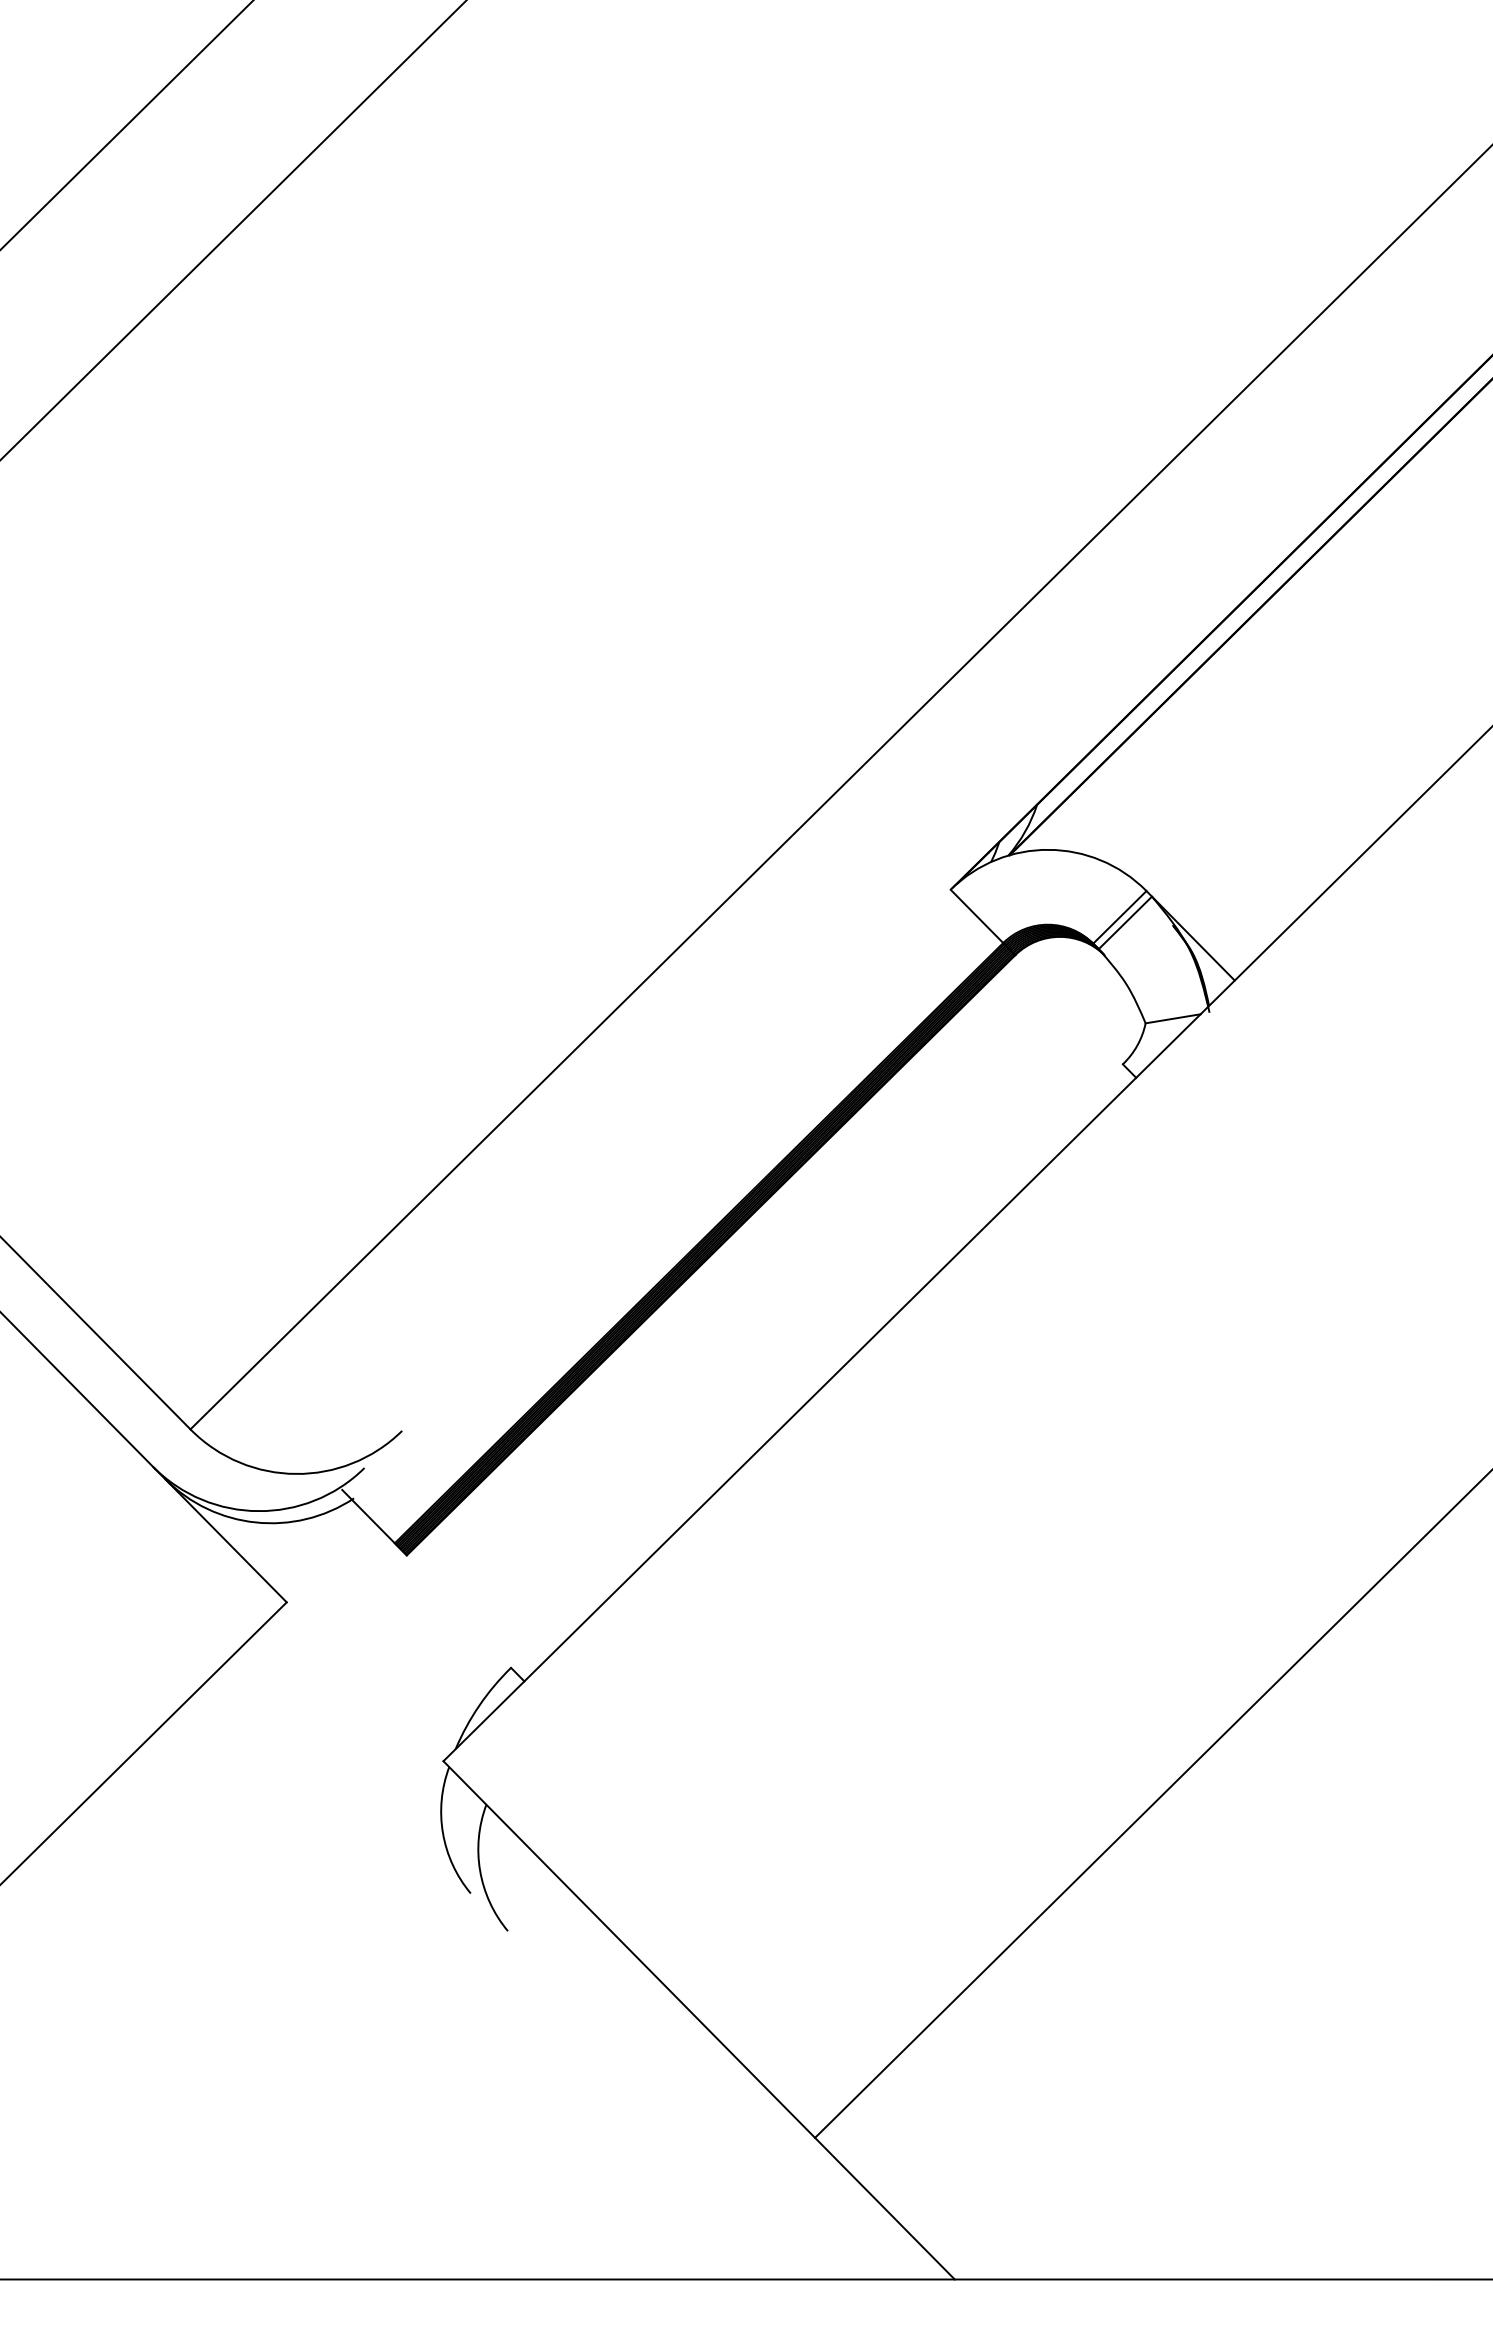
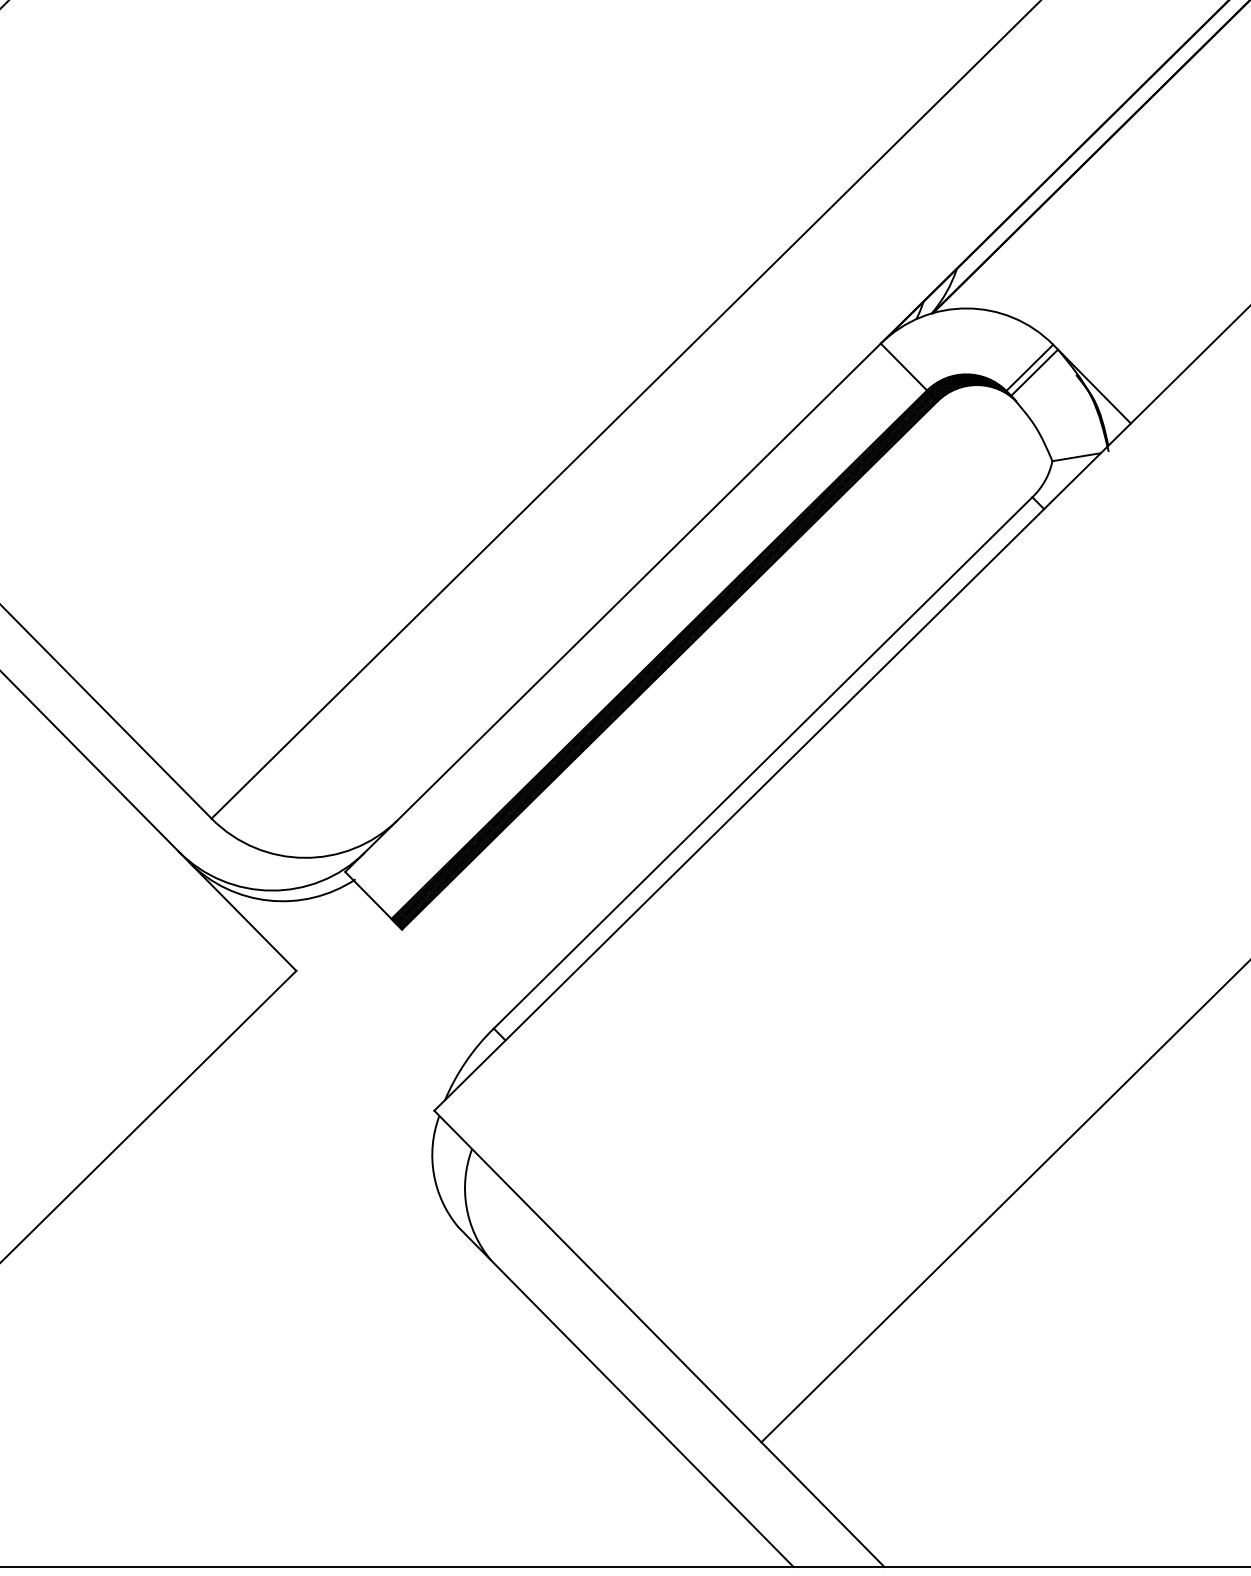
line: (646, 1189) -> (613, 607), added
line: (816, 1365) -> (762, 762), added
line: (660, 2086) -> (625, 1397), added

